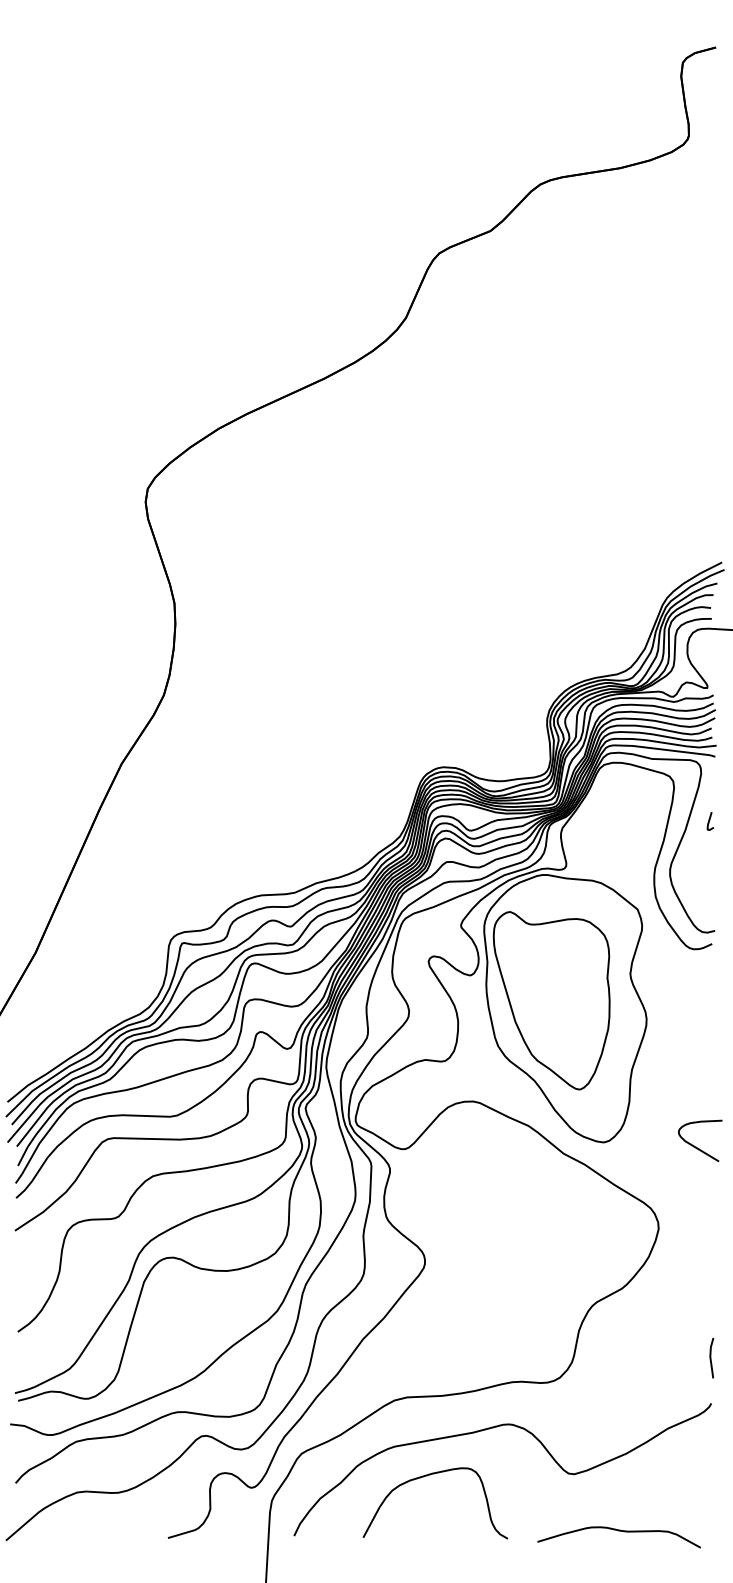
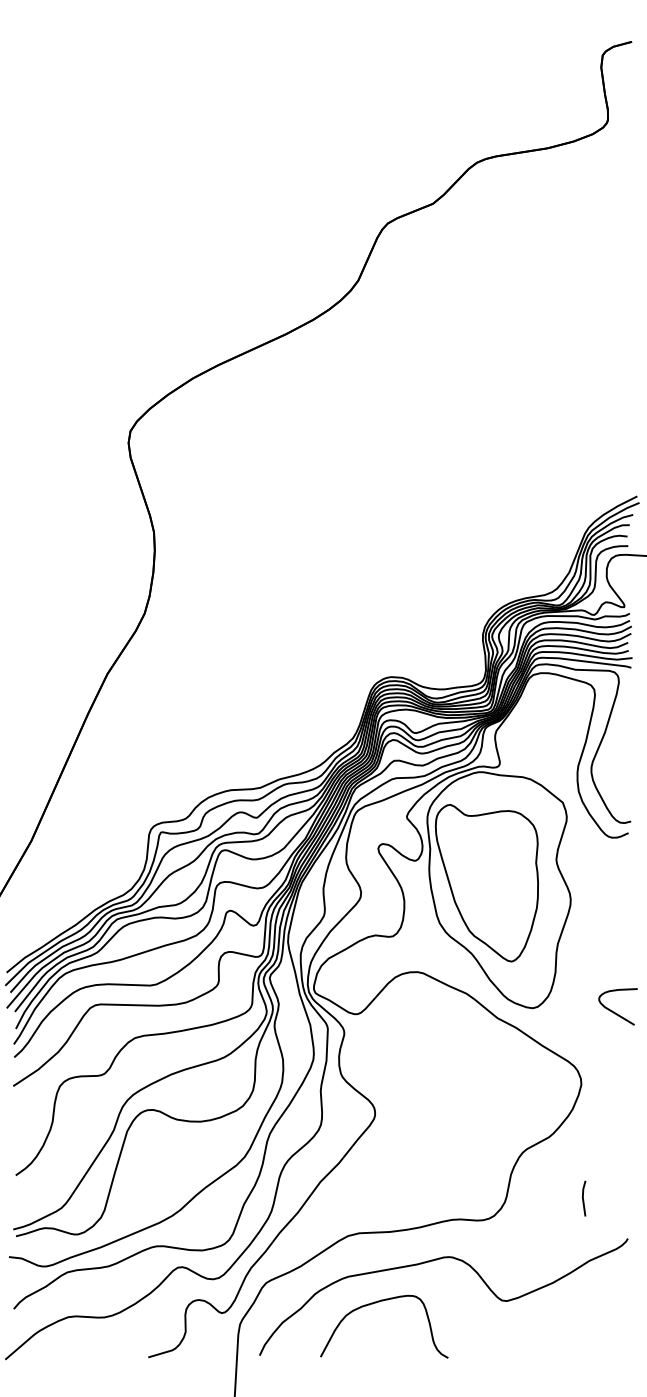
curve: (710, 820) -> (627, 724), removed
line: (711, 1358) -> (583, 1198), moved
curve: (618, 1531) -> (545, 1351), removed

